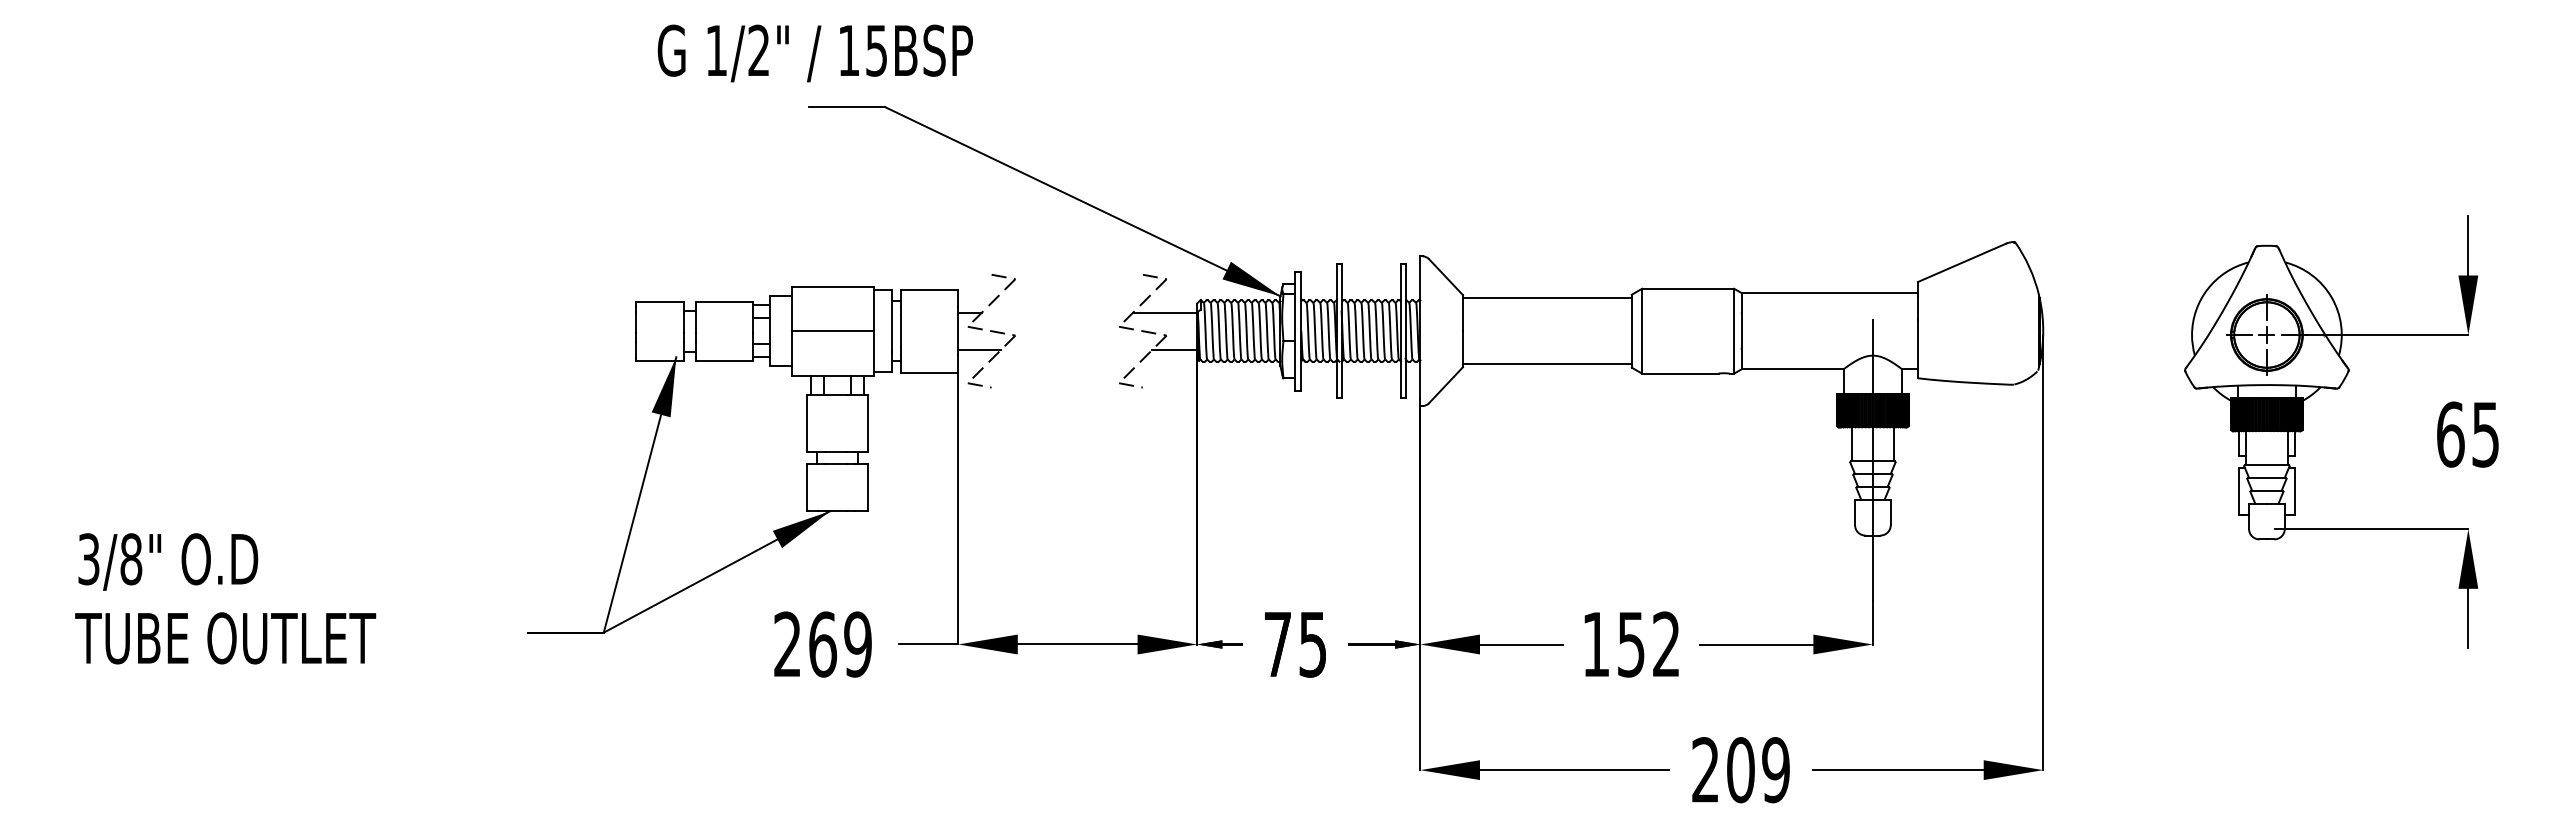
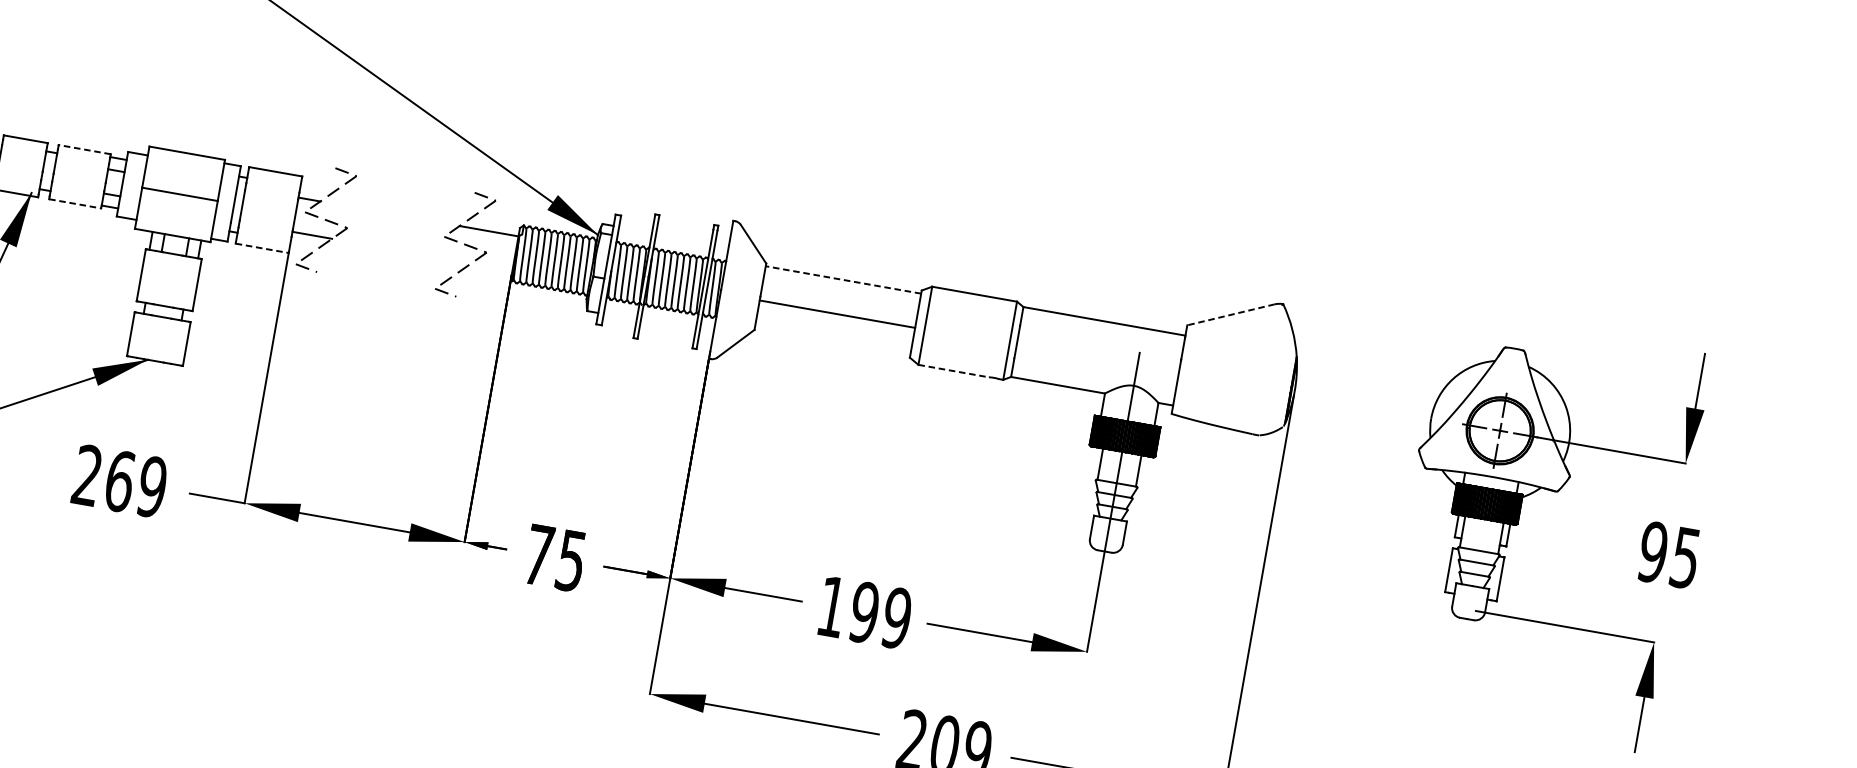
line: (1961, 263) -> (1230, 315), solid -> dashed
line: (1546, 298) -> (842, 280), solid -> dashed
line: (723, 301) -> (84, 149), solid -> dashed
line: (1174, 349) -> (491, 266), removed
line: (724, 360) -> (75, 203), solid -> dashed
line: (1547, 364) -> (837, 314), moved
line: (929, 372) -> (262, 248), solid -> dashed
line: (1680, 373) -> (953, 371), solid -> dashed
text: (2450, 434) -> (1653, 552), 65 -> 95
text: (1648, 644) -> (880, 615), 152 -> 199

